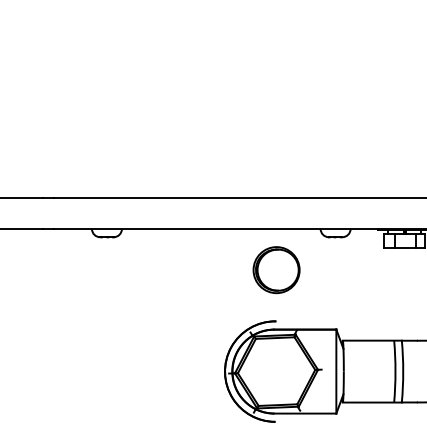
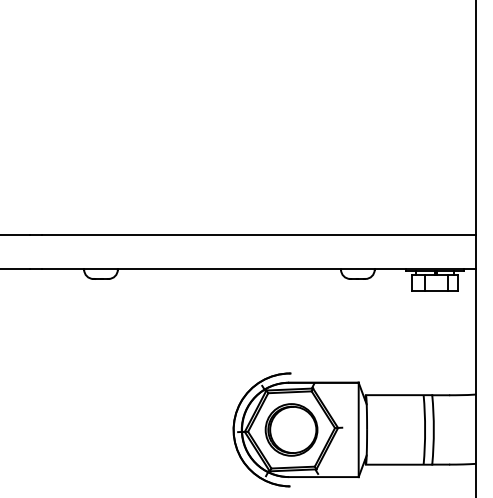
part: (276, 269) -> (291, 429), moved

